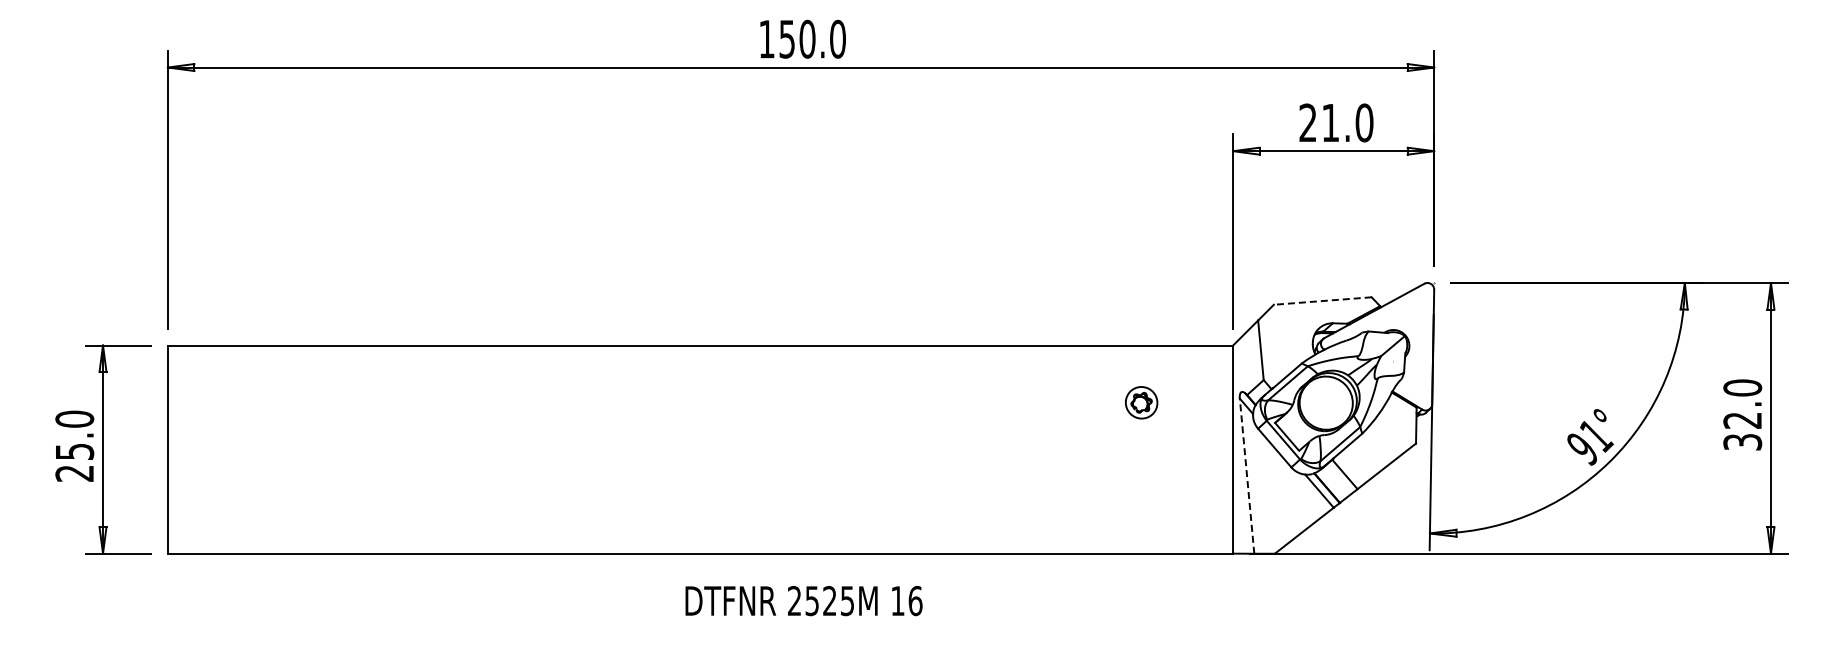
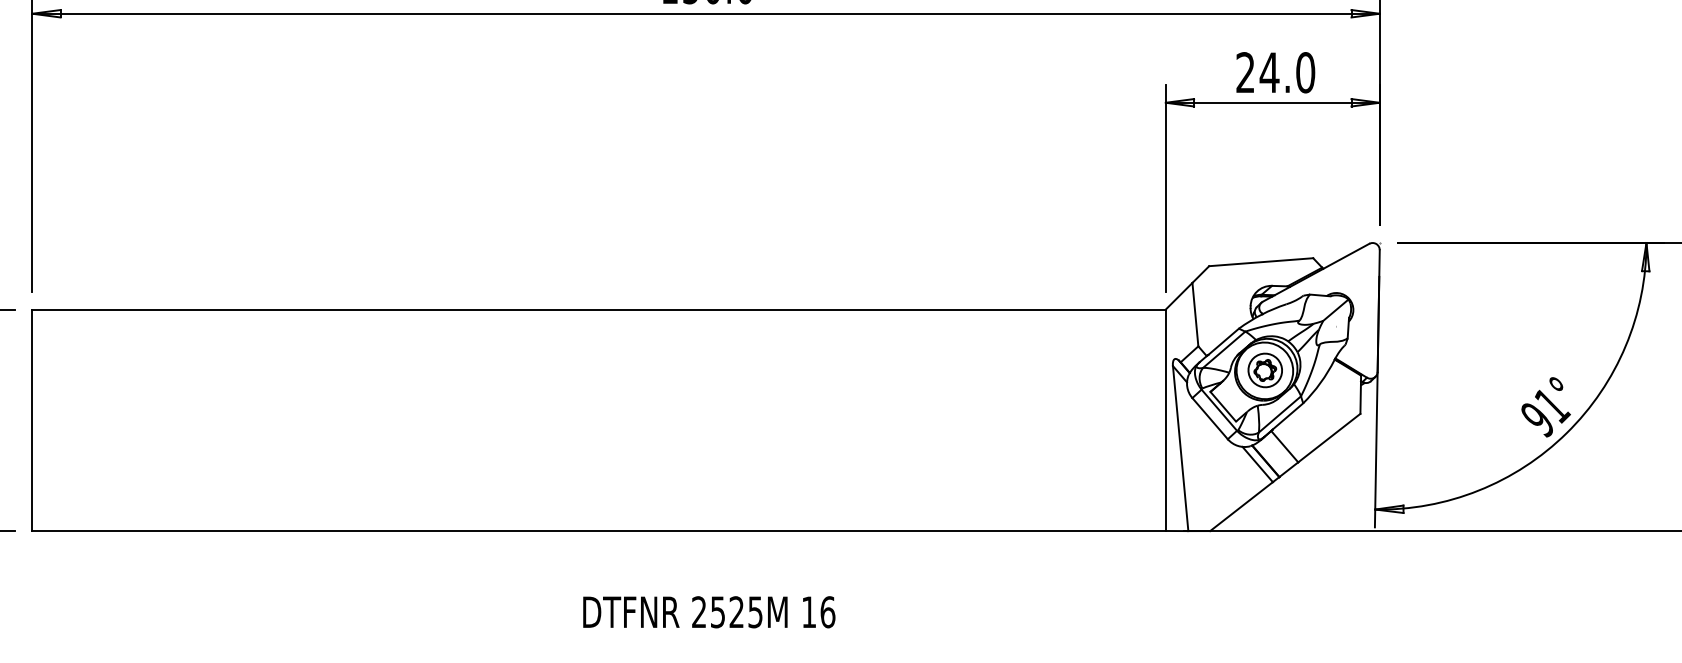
text: (1330, 122) -> (1269, 72), 21.0 -> 24.0
line: (1322, 301) -> (1260, 262), dashed -> solid
part: (1141, 402) -> (1265, 370), moved
line: (1247, 476) -> (1181, 448), dashed -> solid
text: (803, 601) -> (708, 612), moved

